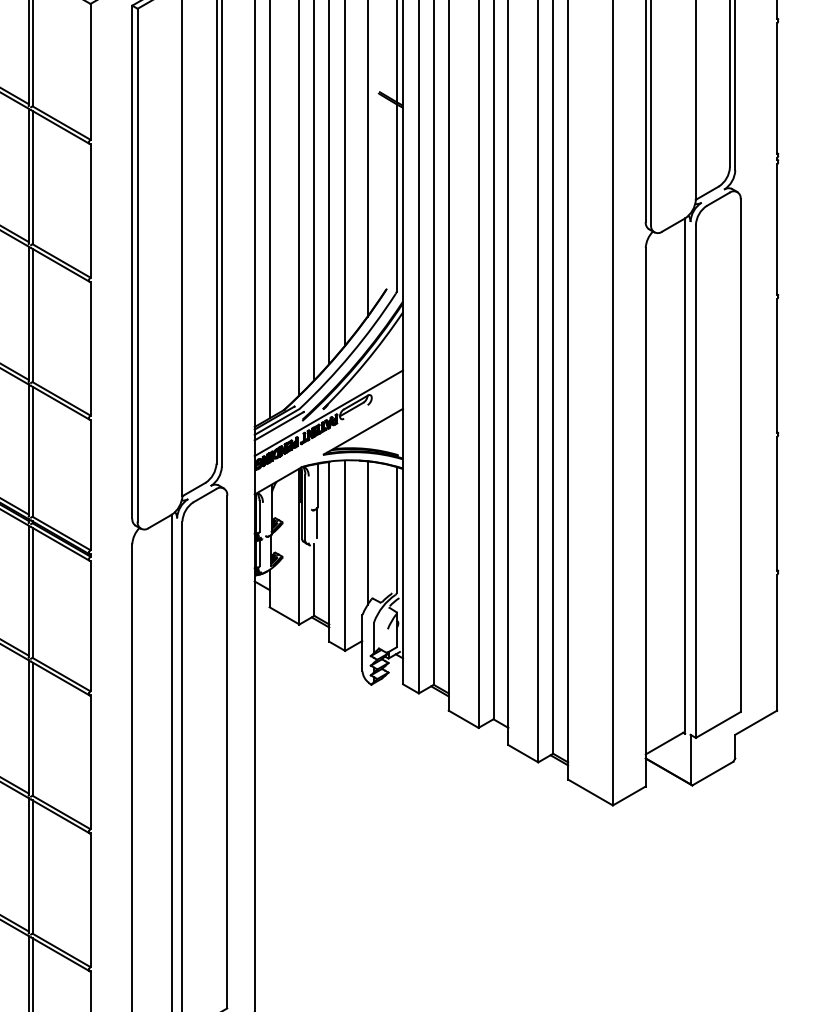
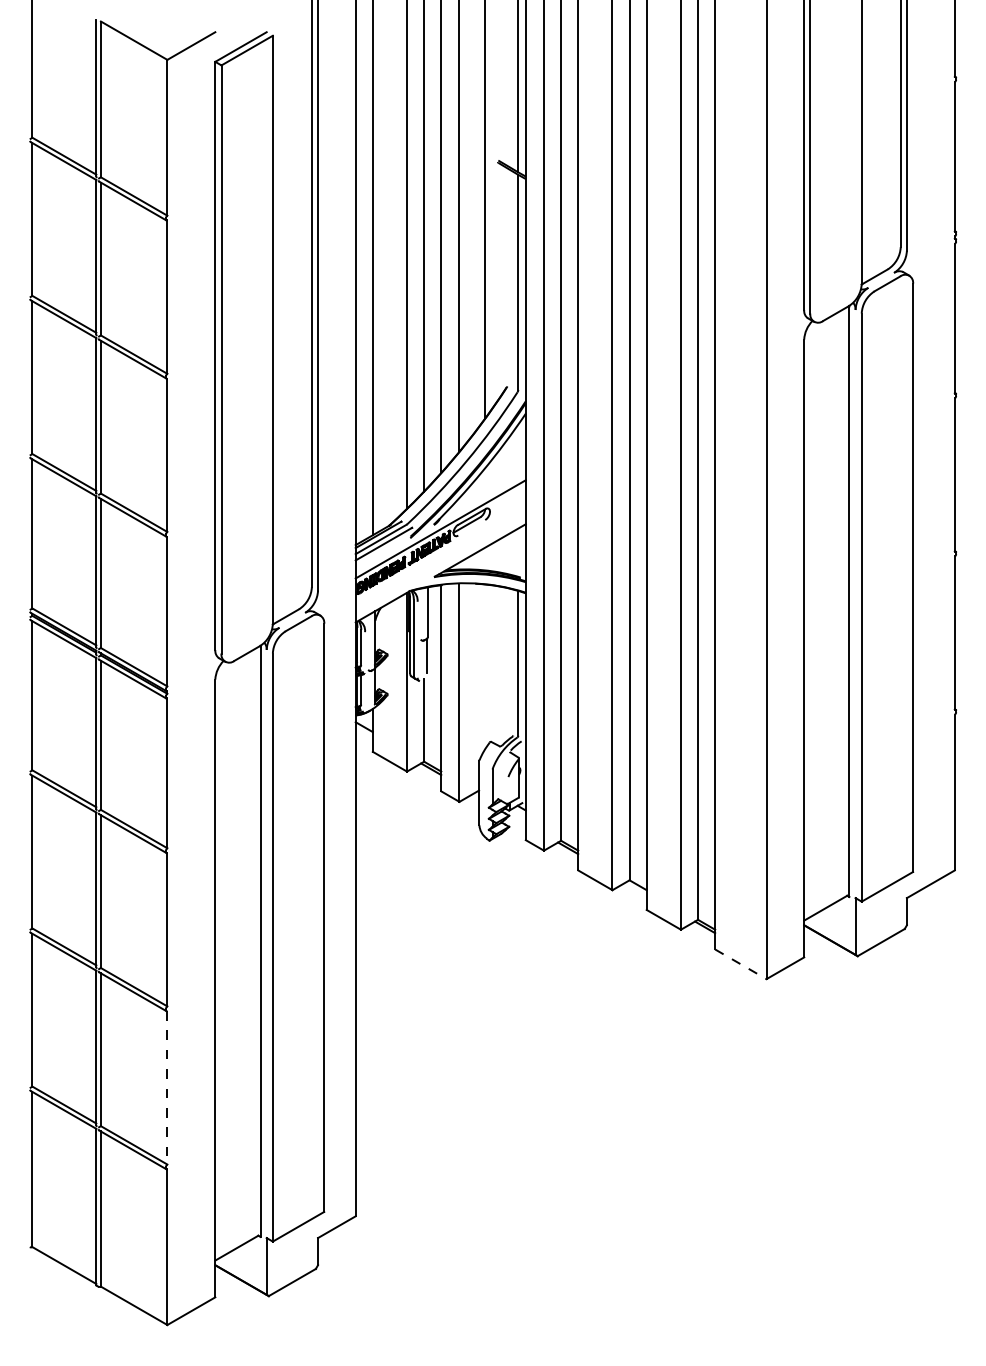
line: (367, 532) -> (485, 666), removed
line: (590, 792) -> (740, 964), solid -> dashed
line: (90, 899) -> (167, 1087), solid -> dashed

